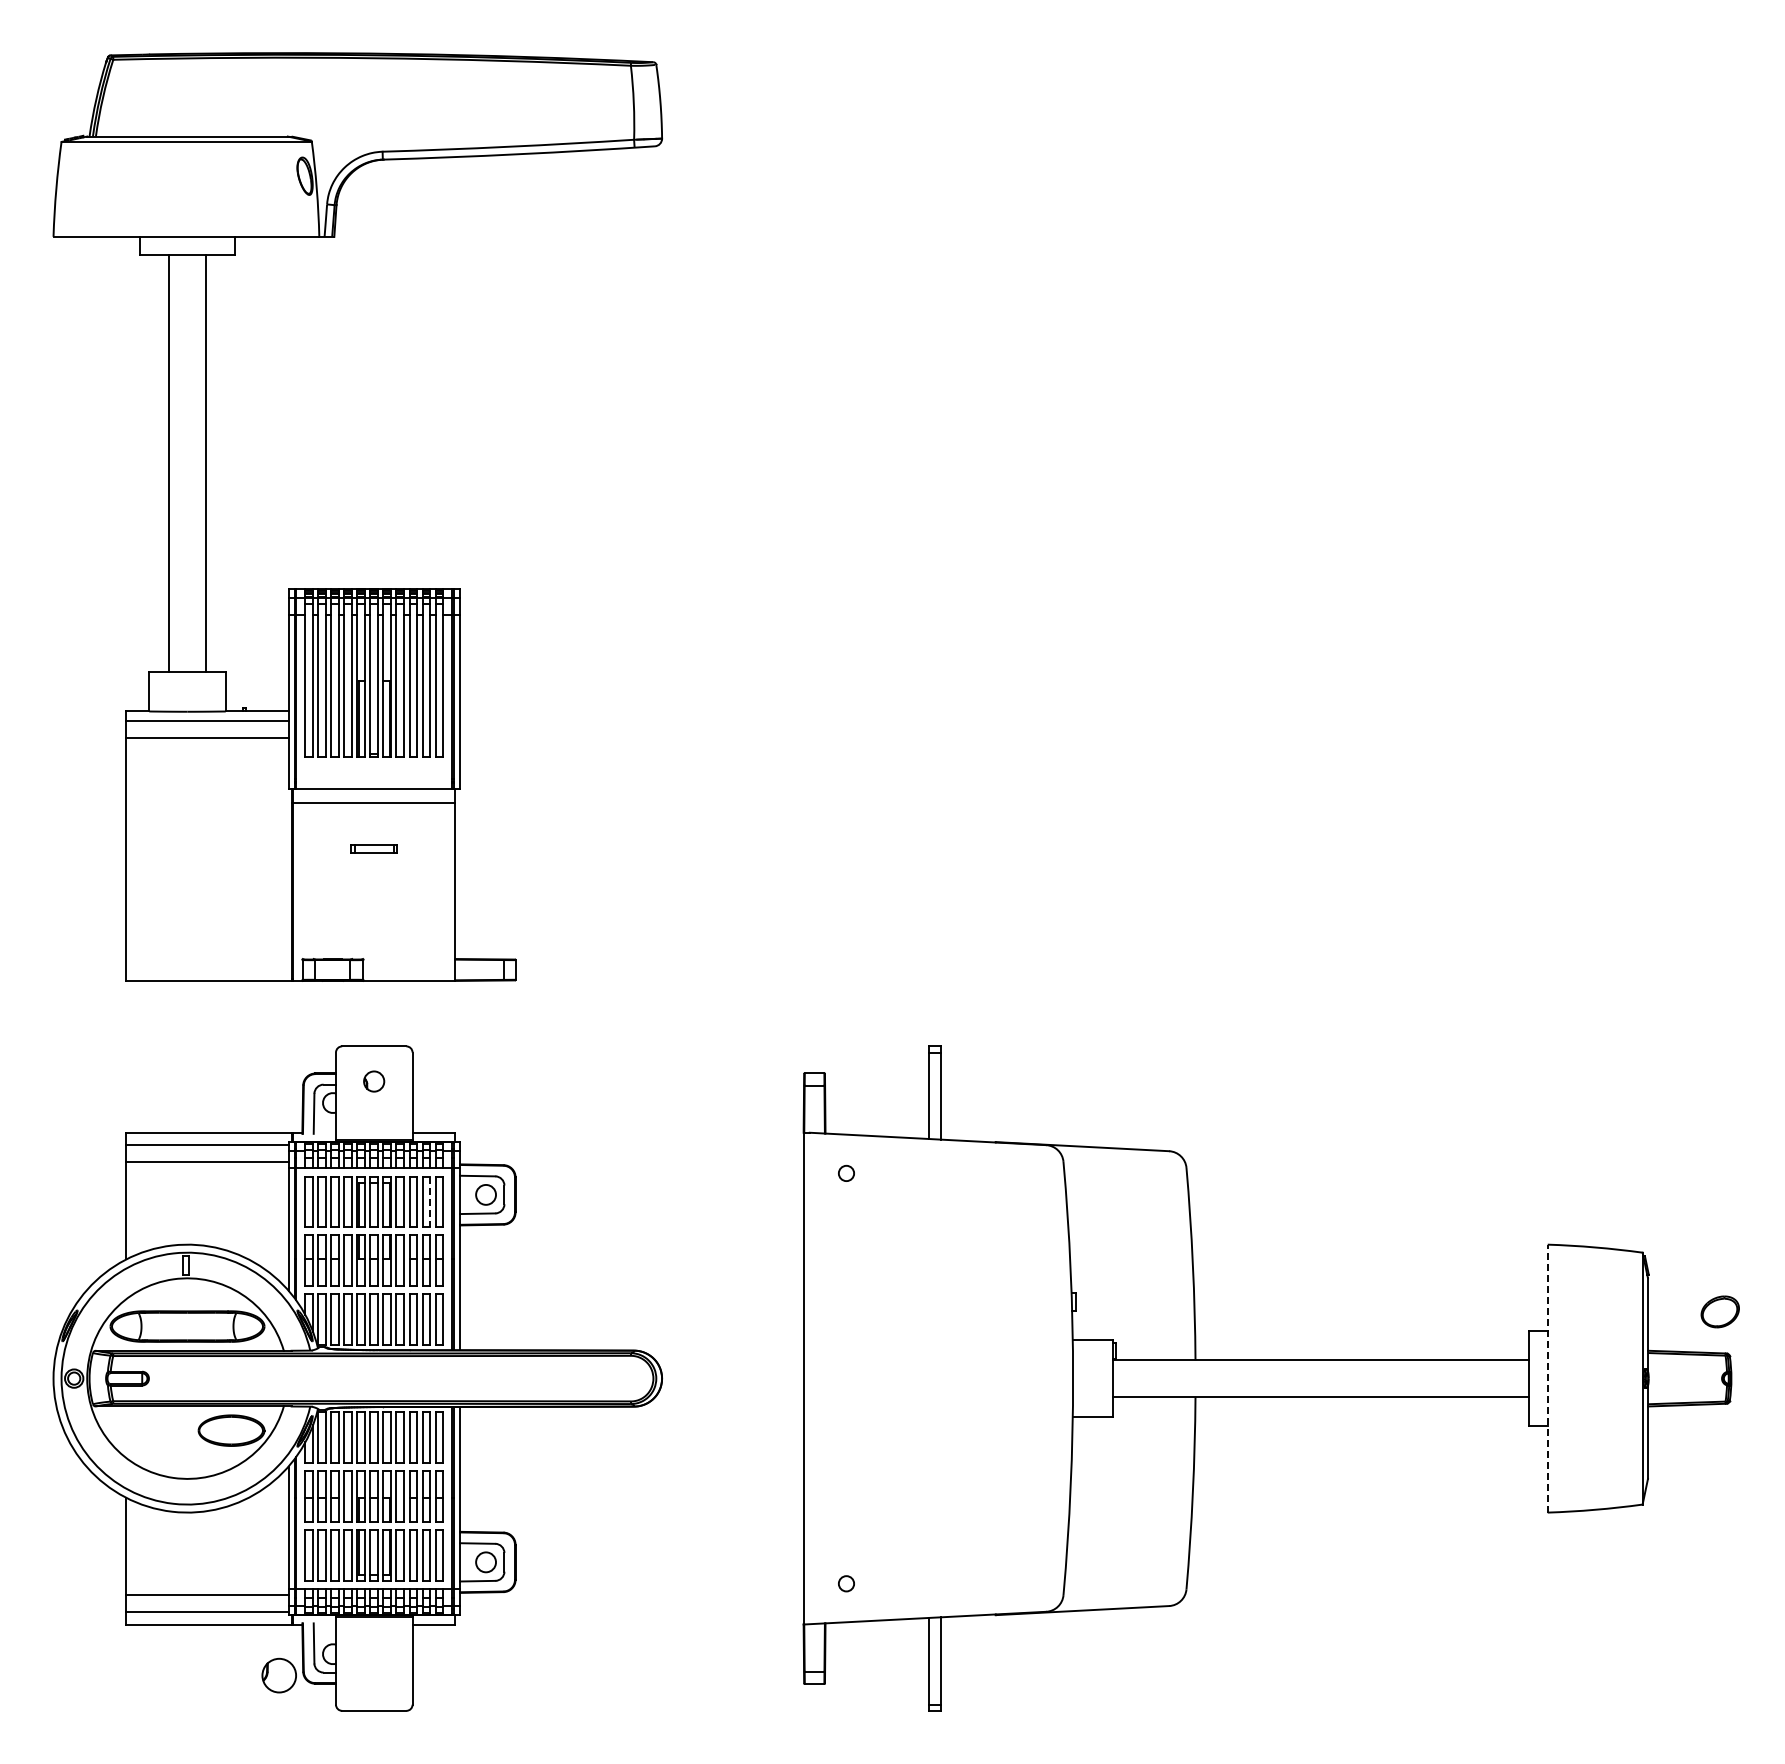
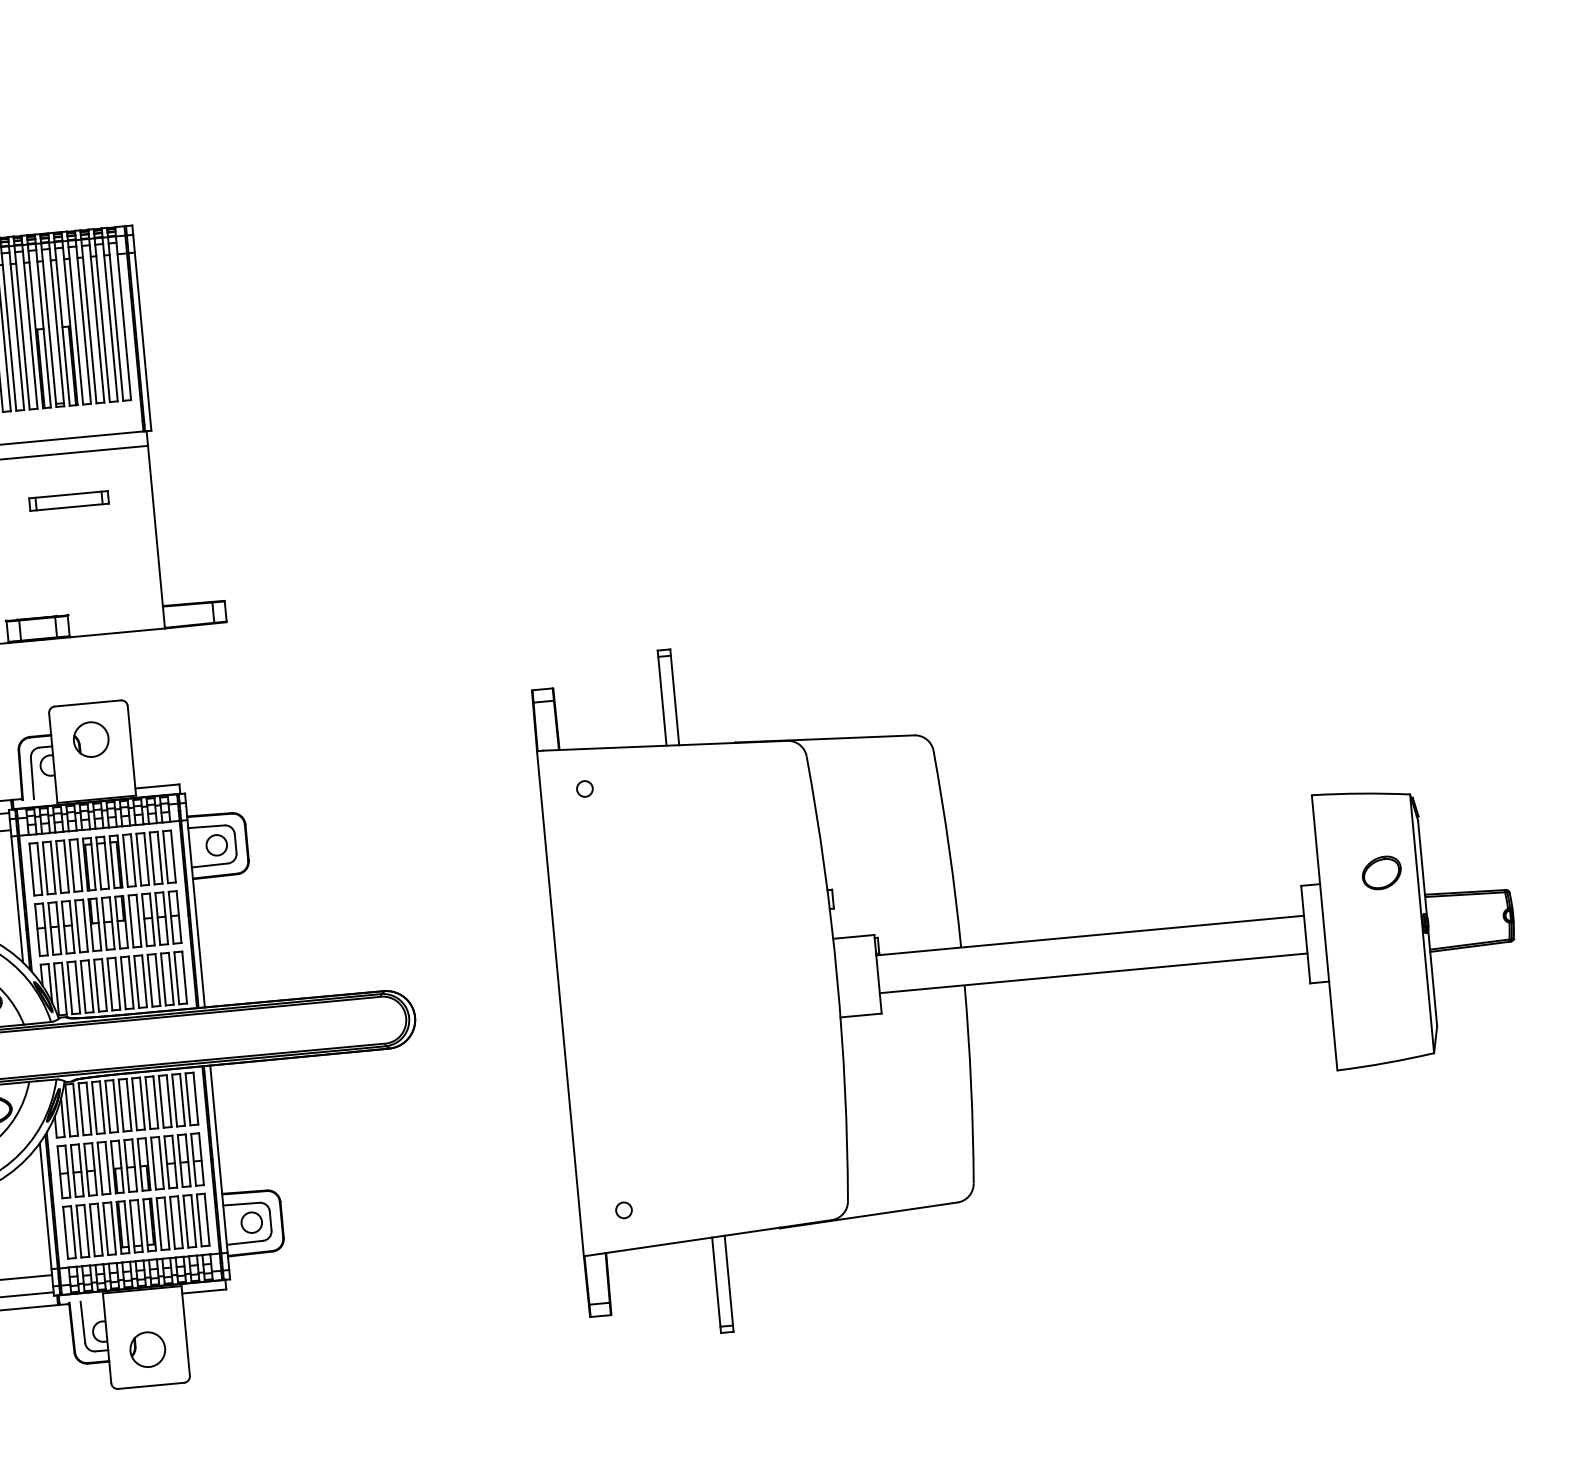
part: (374, 848) -> (69, 500), size x1.67
part: (373, 1081) -> (90, 739), size x1.67
line: (430, 1202) -> (160, 858), dashed -> solid
part: (1719, 1311) -> (1380, 872), moved
line: (1547, 1378) -> (1324, 932), dashed -> solid
part: (278, 1675) -> (146, 1349), moved

